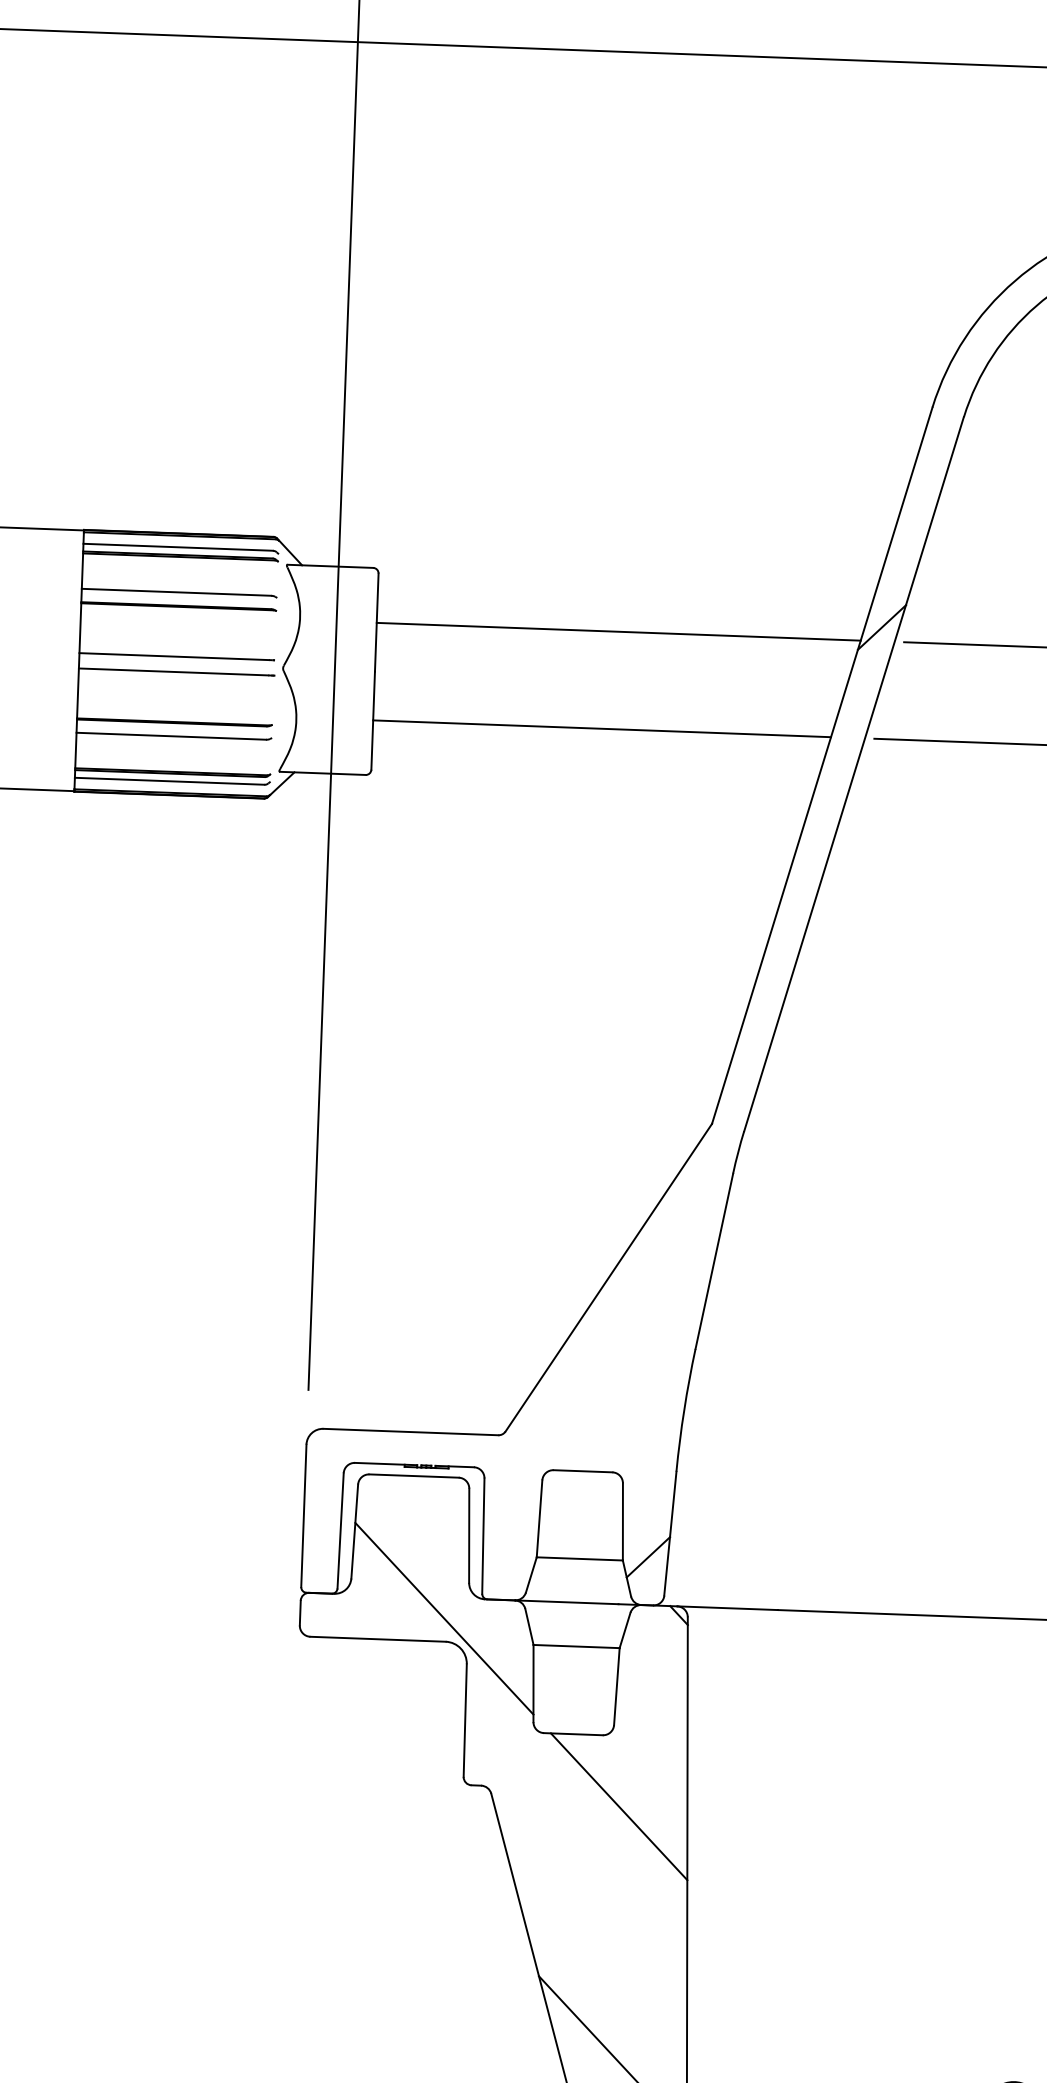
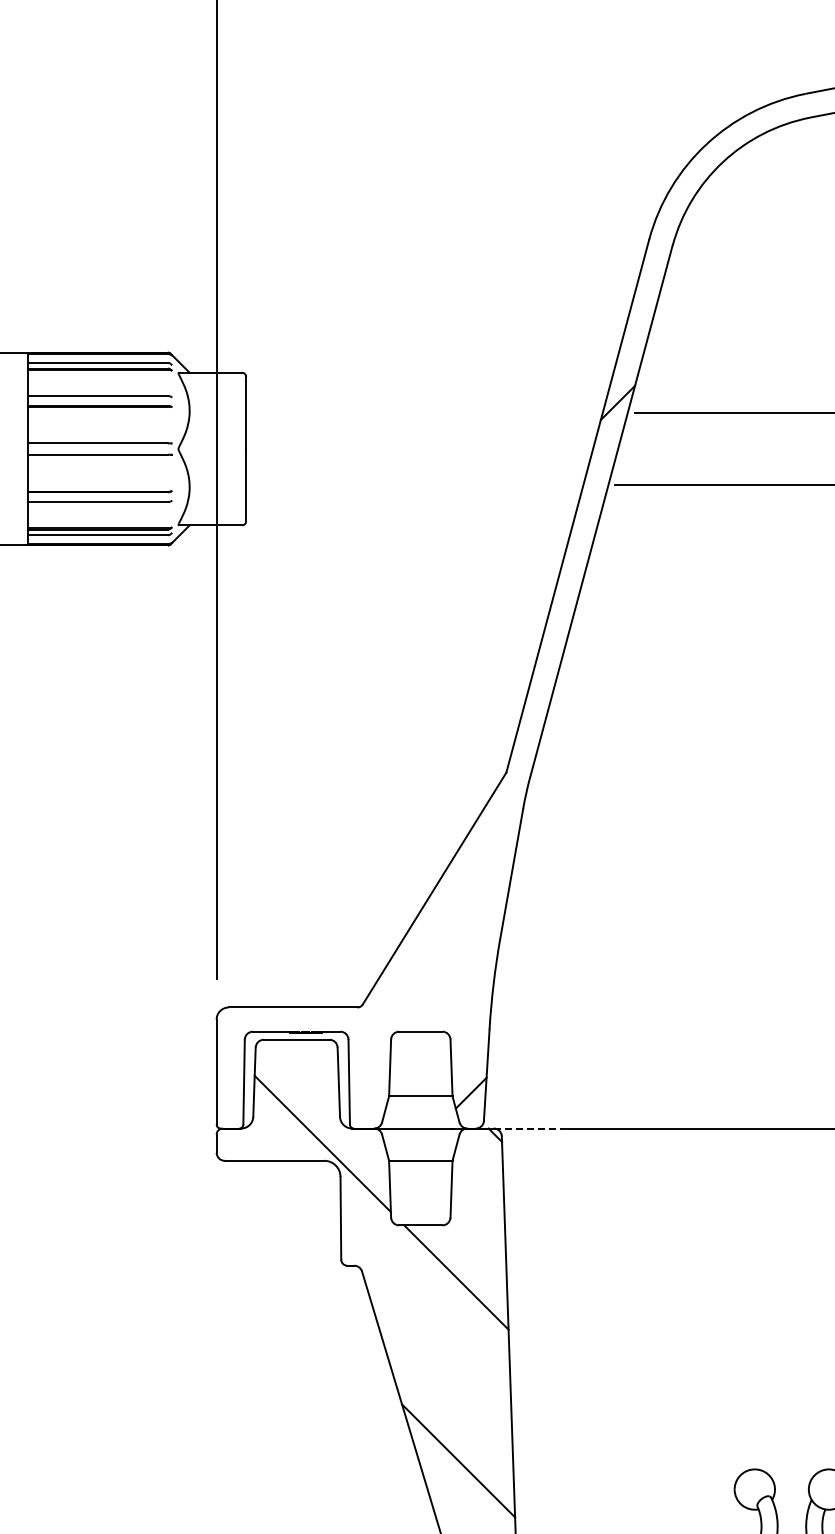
line: (618, 632) -> (424, 413), removed
line: (601, 728) -> (414, 484), removed
line: (728, 1608) -> (531, 1128), solid -> dashed

